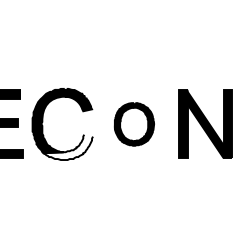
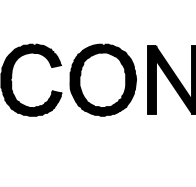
part: (134, 124) -> (103, 80), size x1.67
fill: (68, 147) -> (37, 103), added

